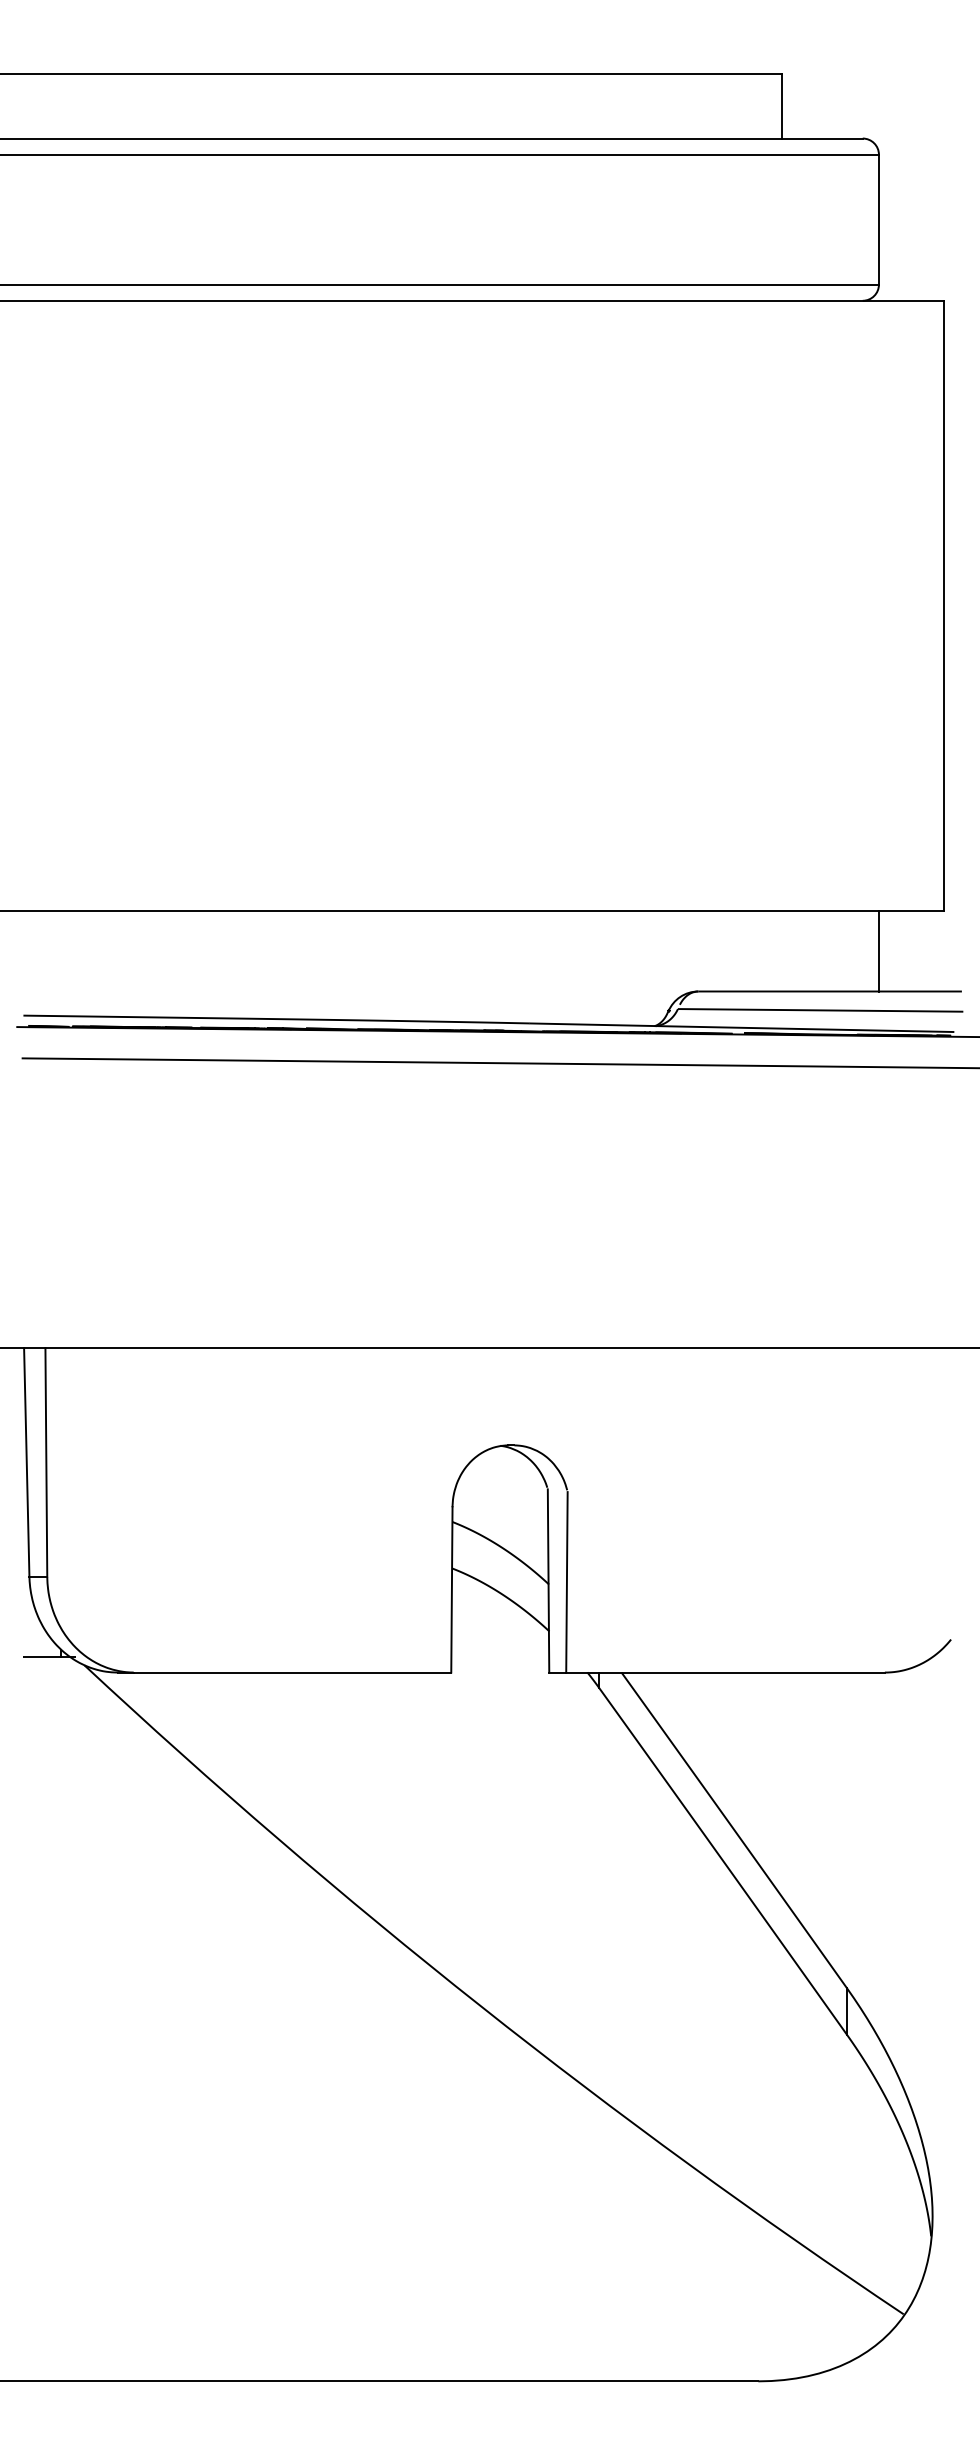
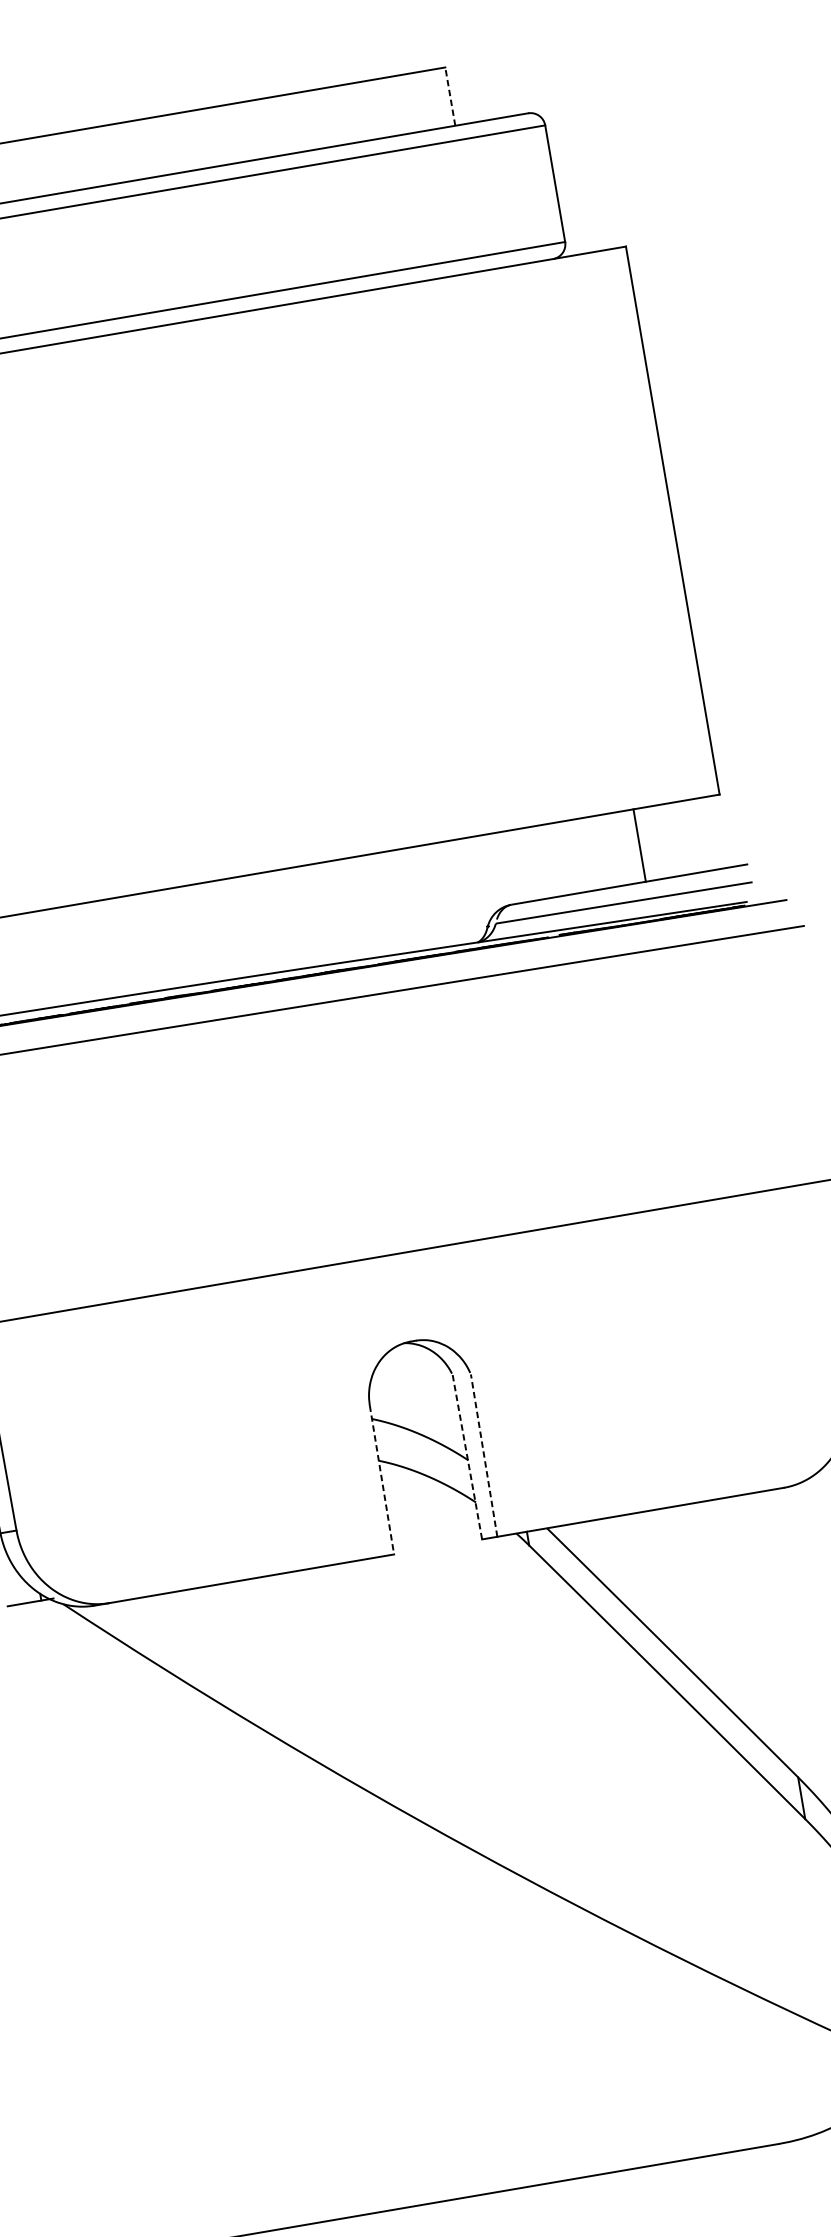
line: (781, 105) -> (450, 96), solid -> dashed
line: (878, 950) -> (639, 845), moved
line: (548, 1580) -> (467, 1456), solid -> dashed
line: (566, 1581) -> (483, 1454), solid -> dashed
line: (451, 1589) -> (381, 1479), solid -> dashed

